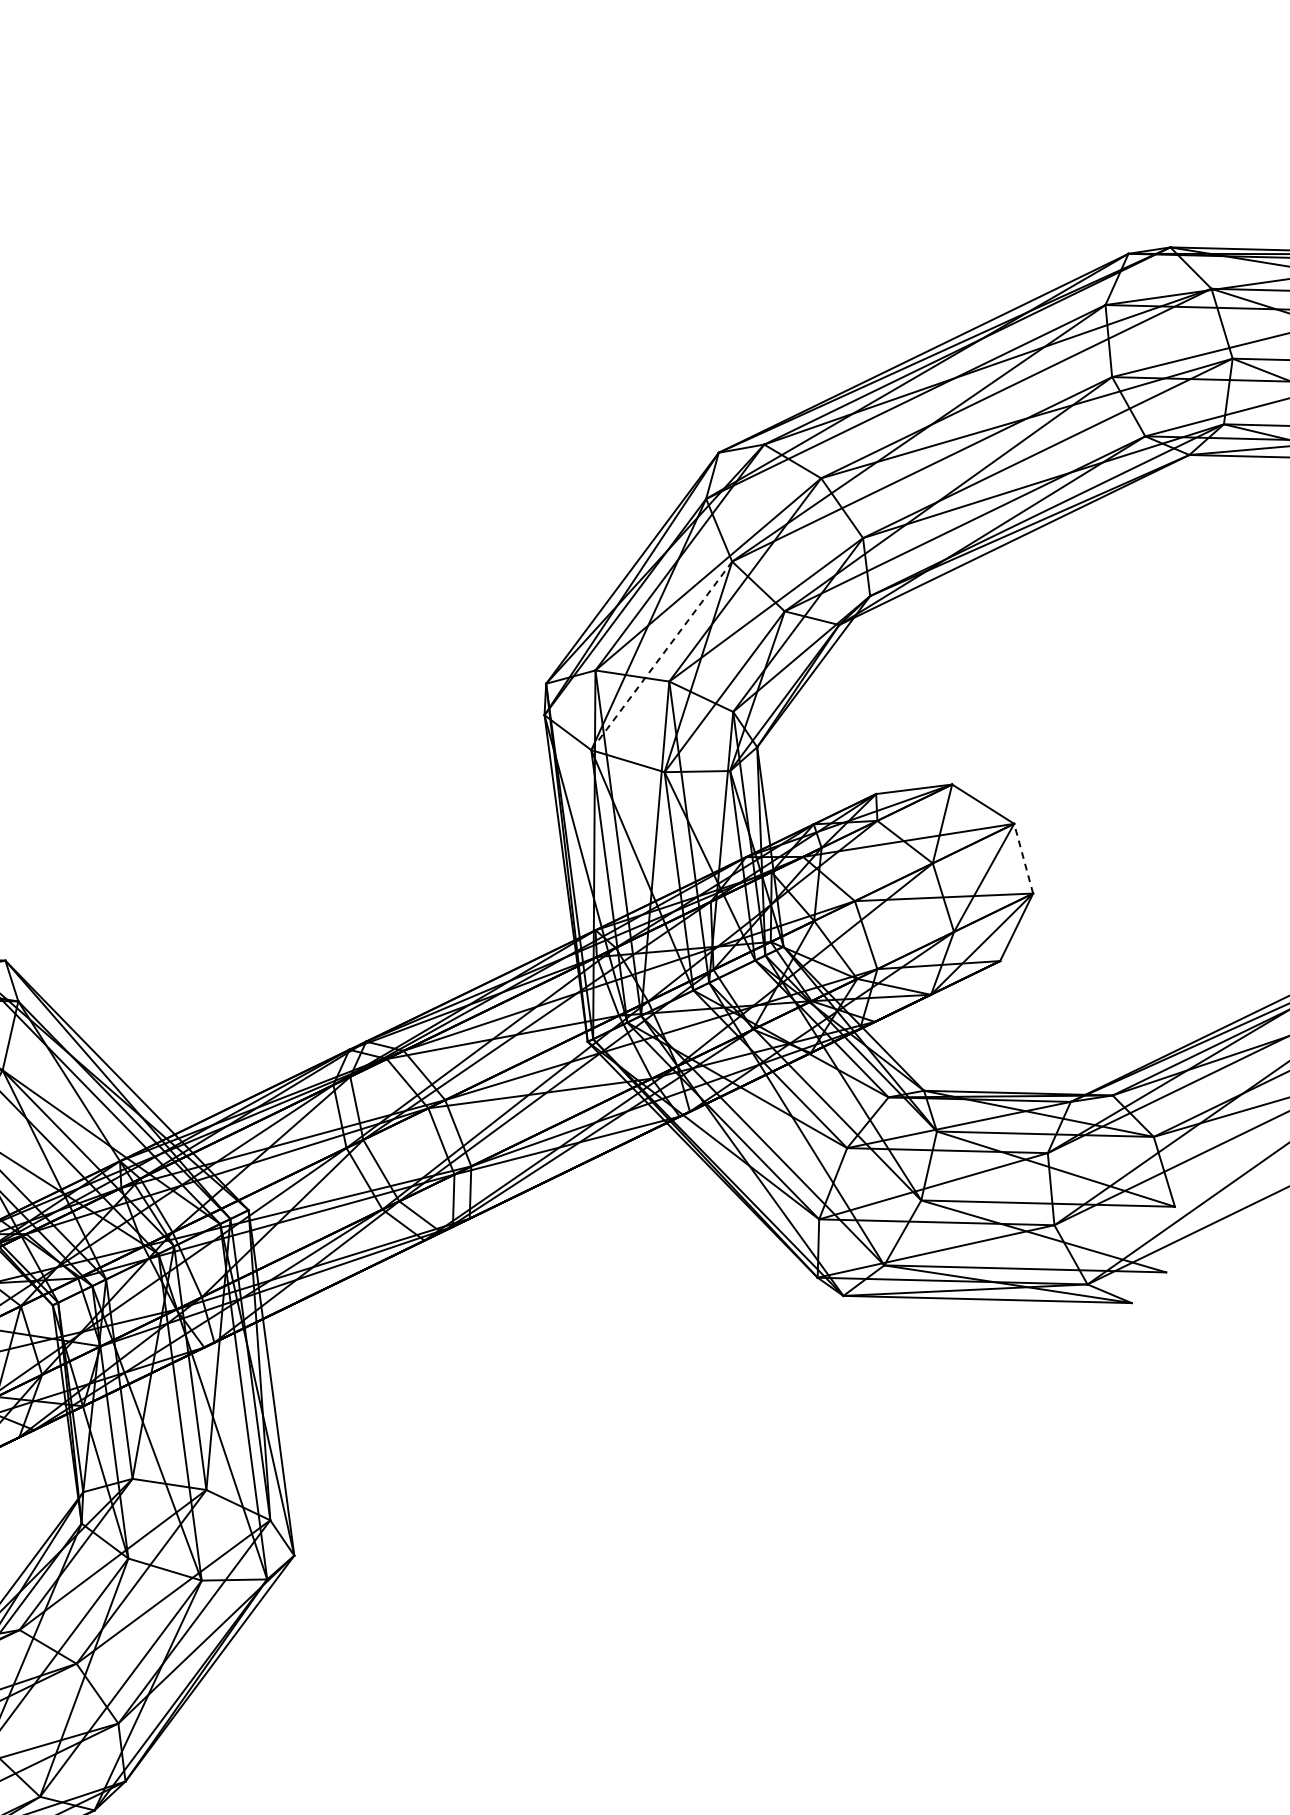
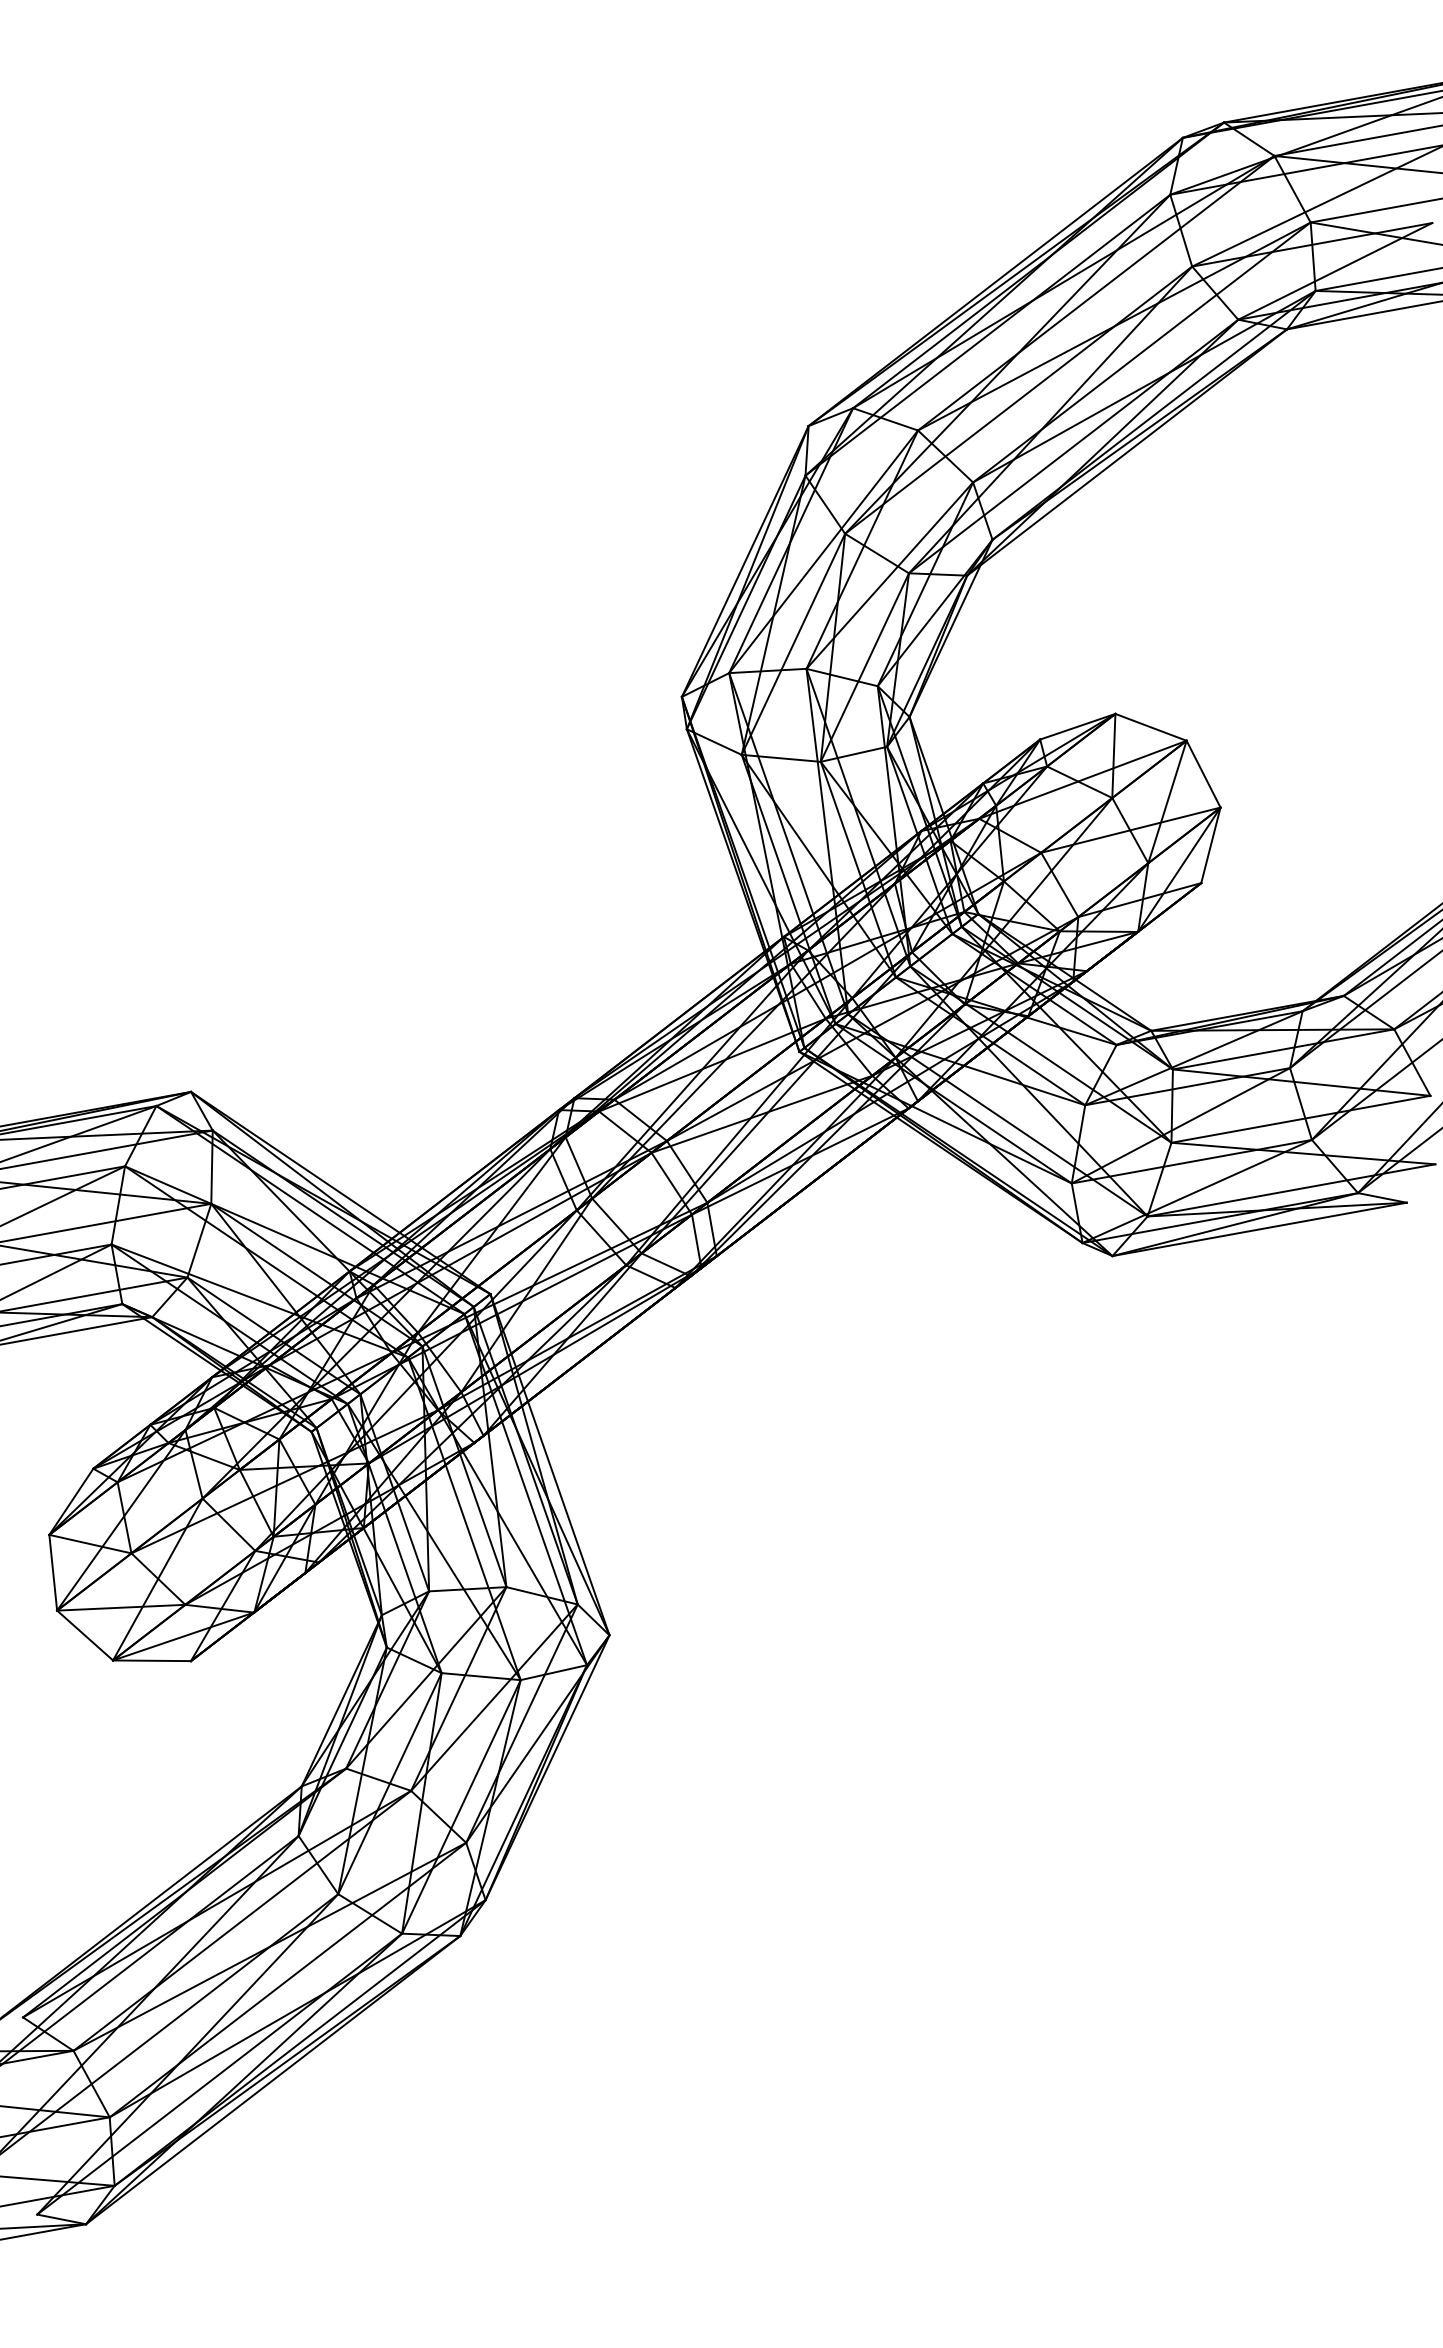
line: (661, 656) -> (793, 644), dashed -> solid
line: (1023, 858) -> (1203, 773), dashed -> solid

